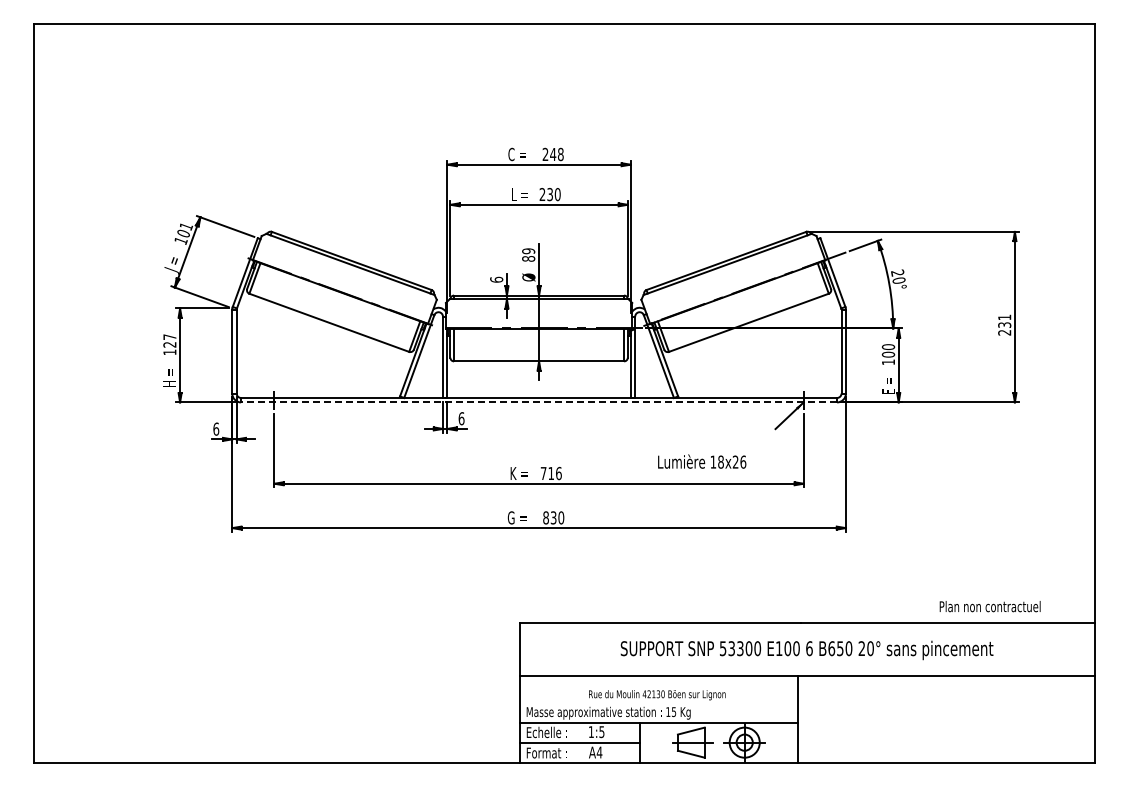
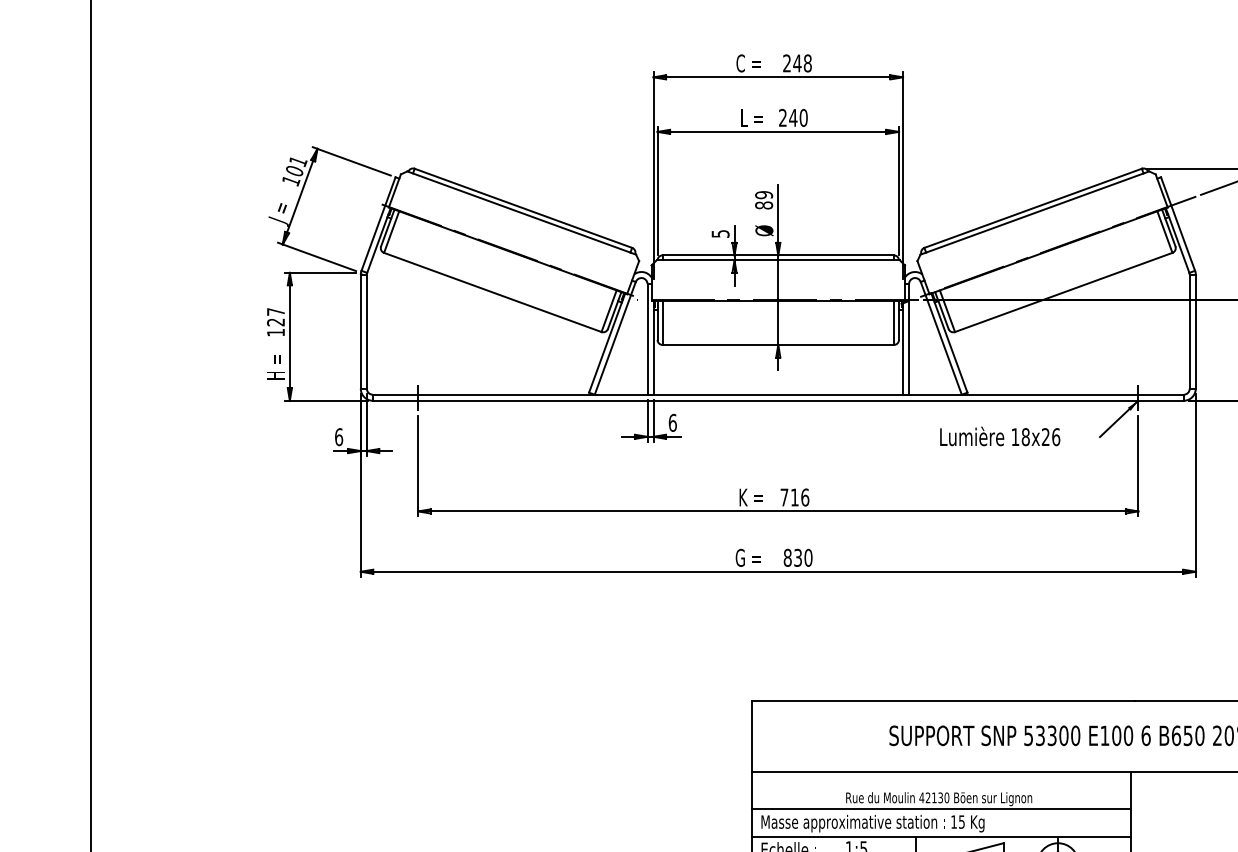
text: (550, 194) -> (793, 117), 230 -> 240
text: (496, 279) -> (720, 233), 6 -> 5
line: (539, 402) -> (778, 400), dashed -> solid
text: (702, 461) -> (1000, 436), moved
line: (658, 702) -> (940, 809), added

